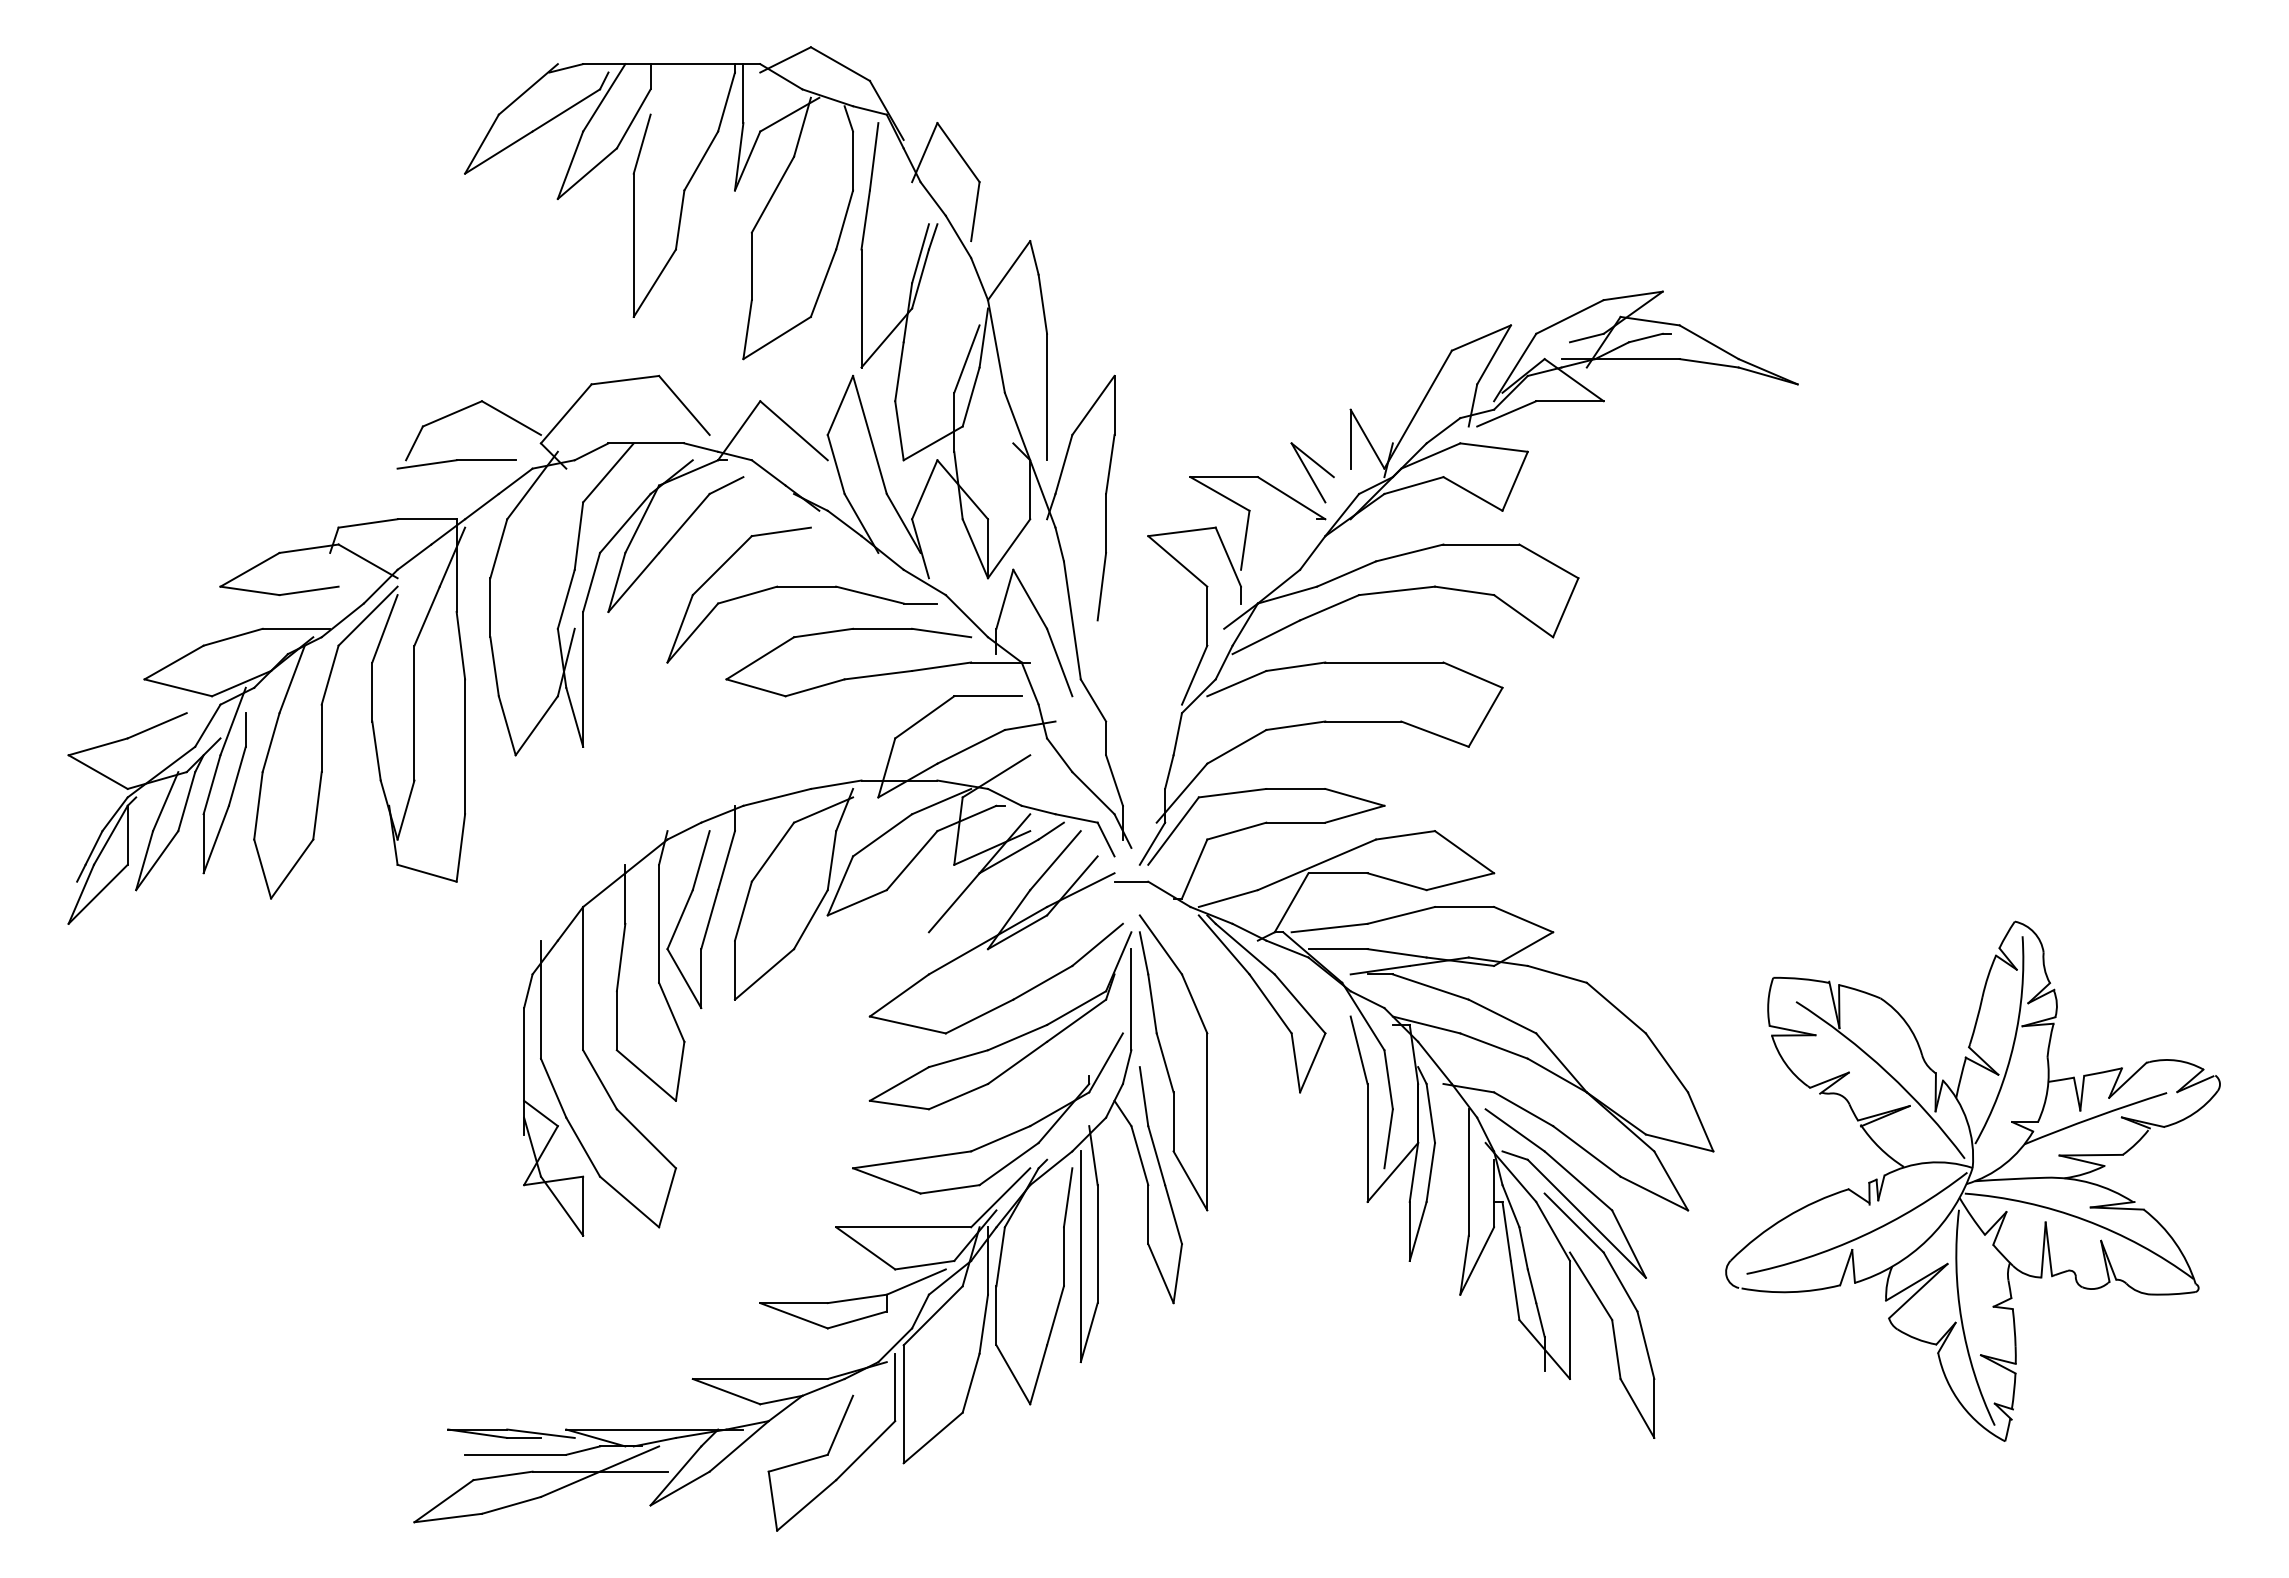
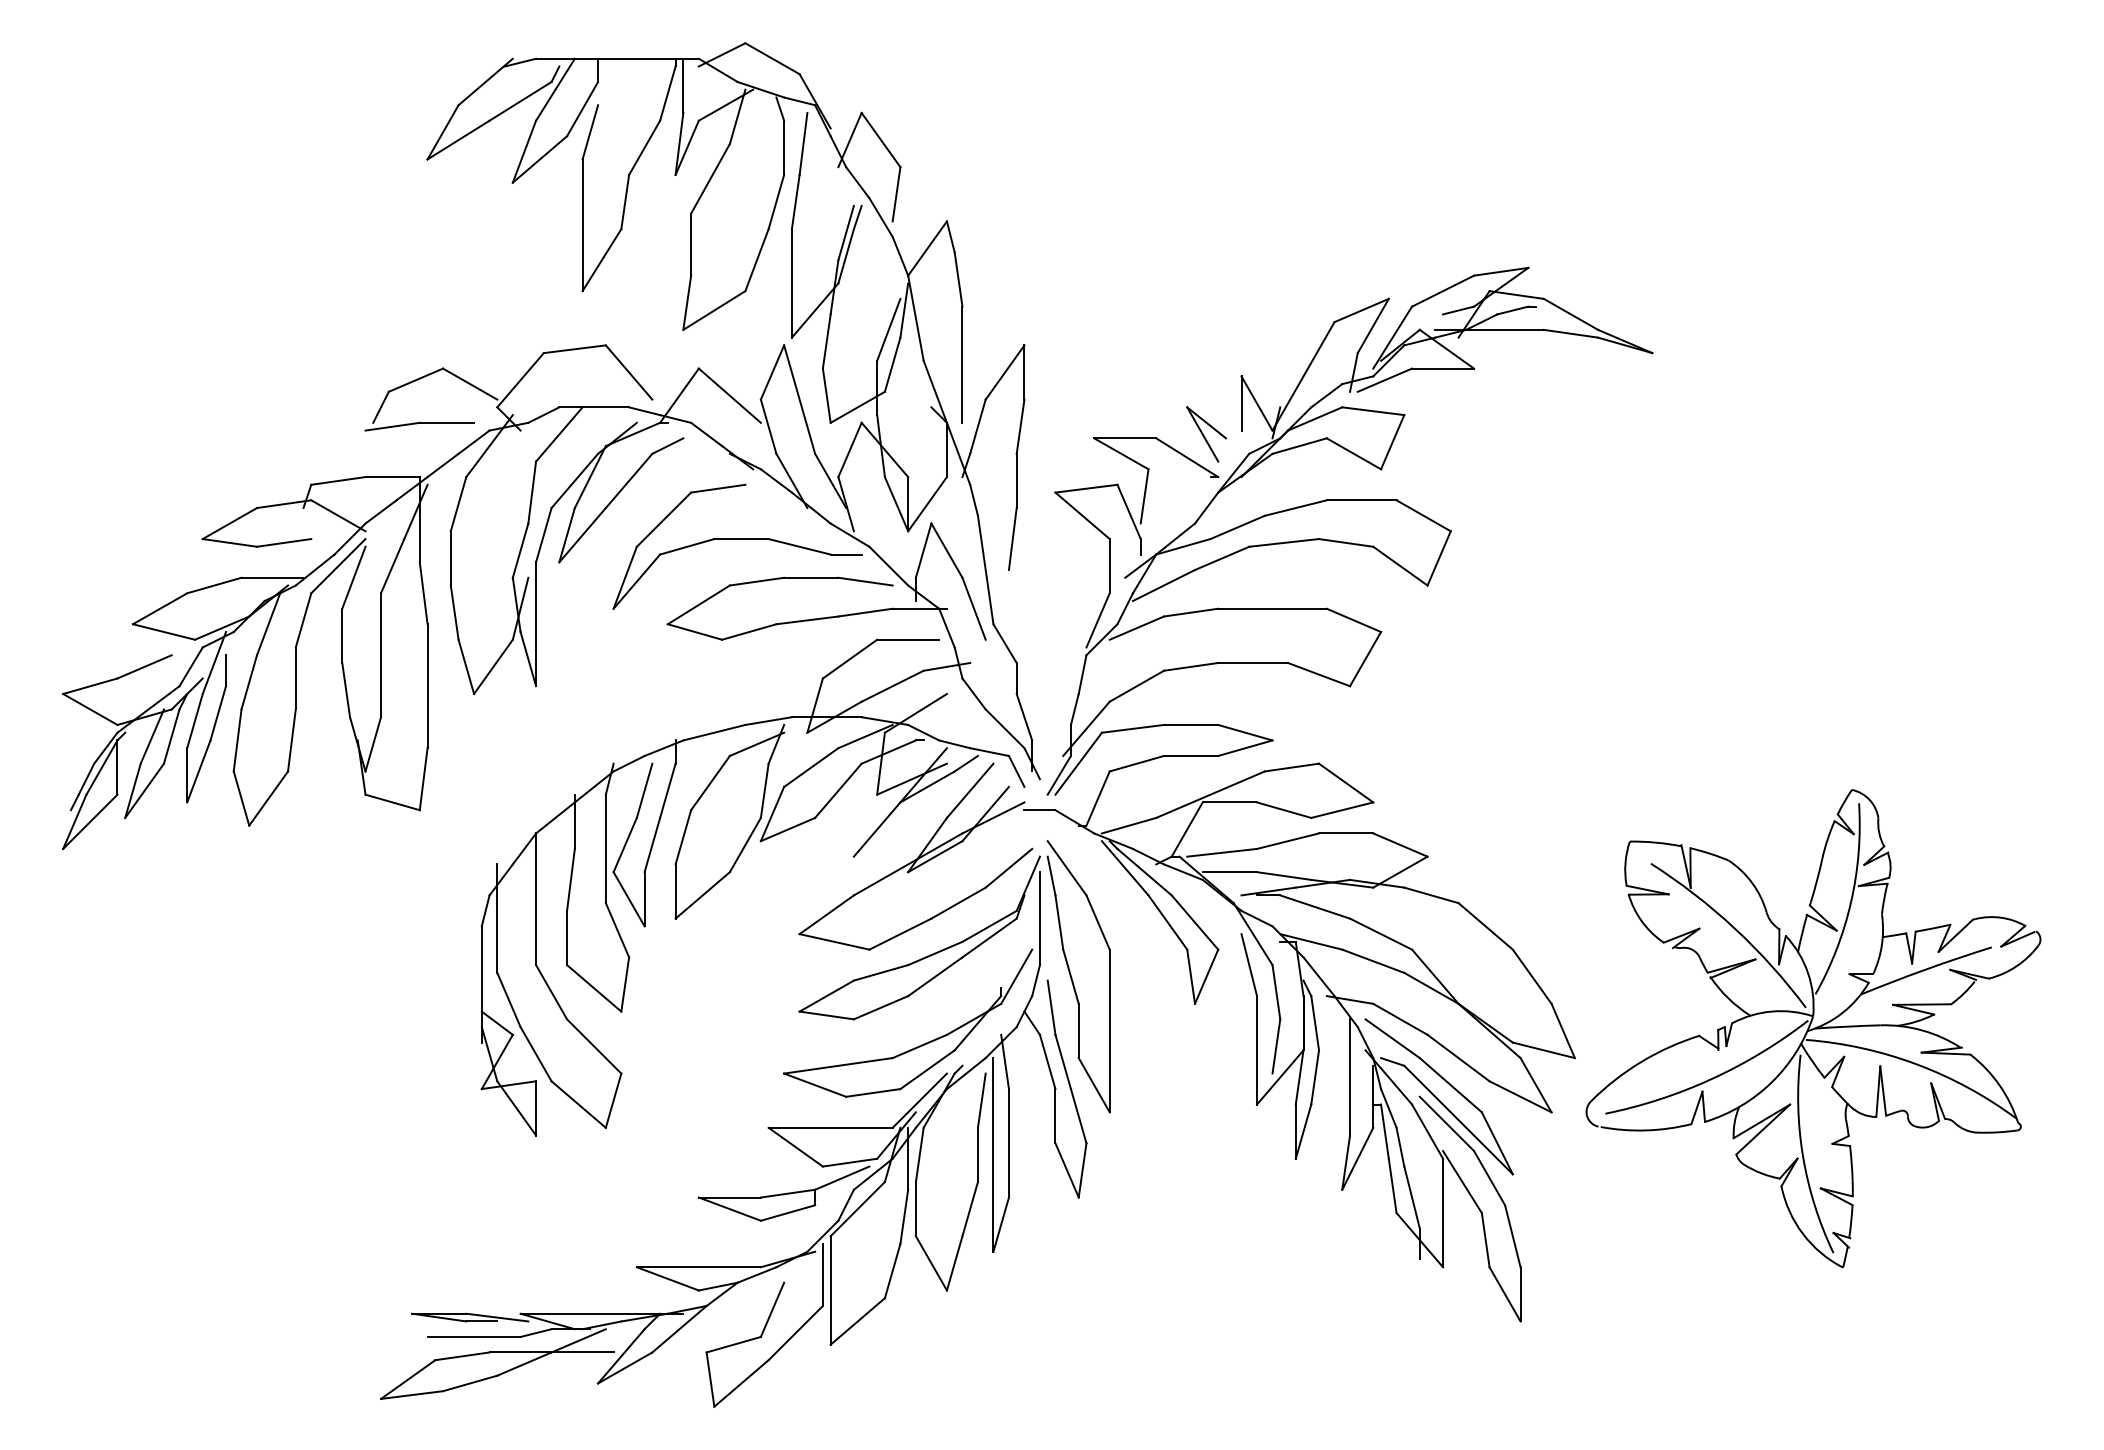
part: (1972, 1180) -> (1813, 1027), moved

